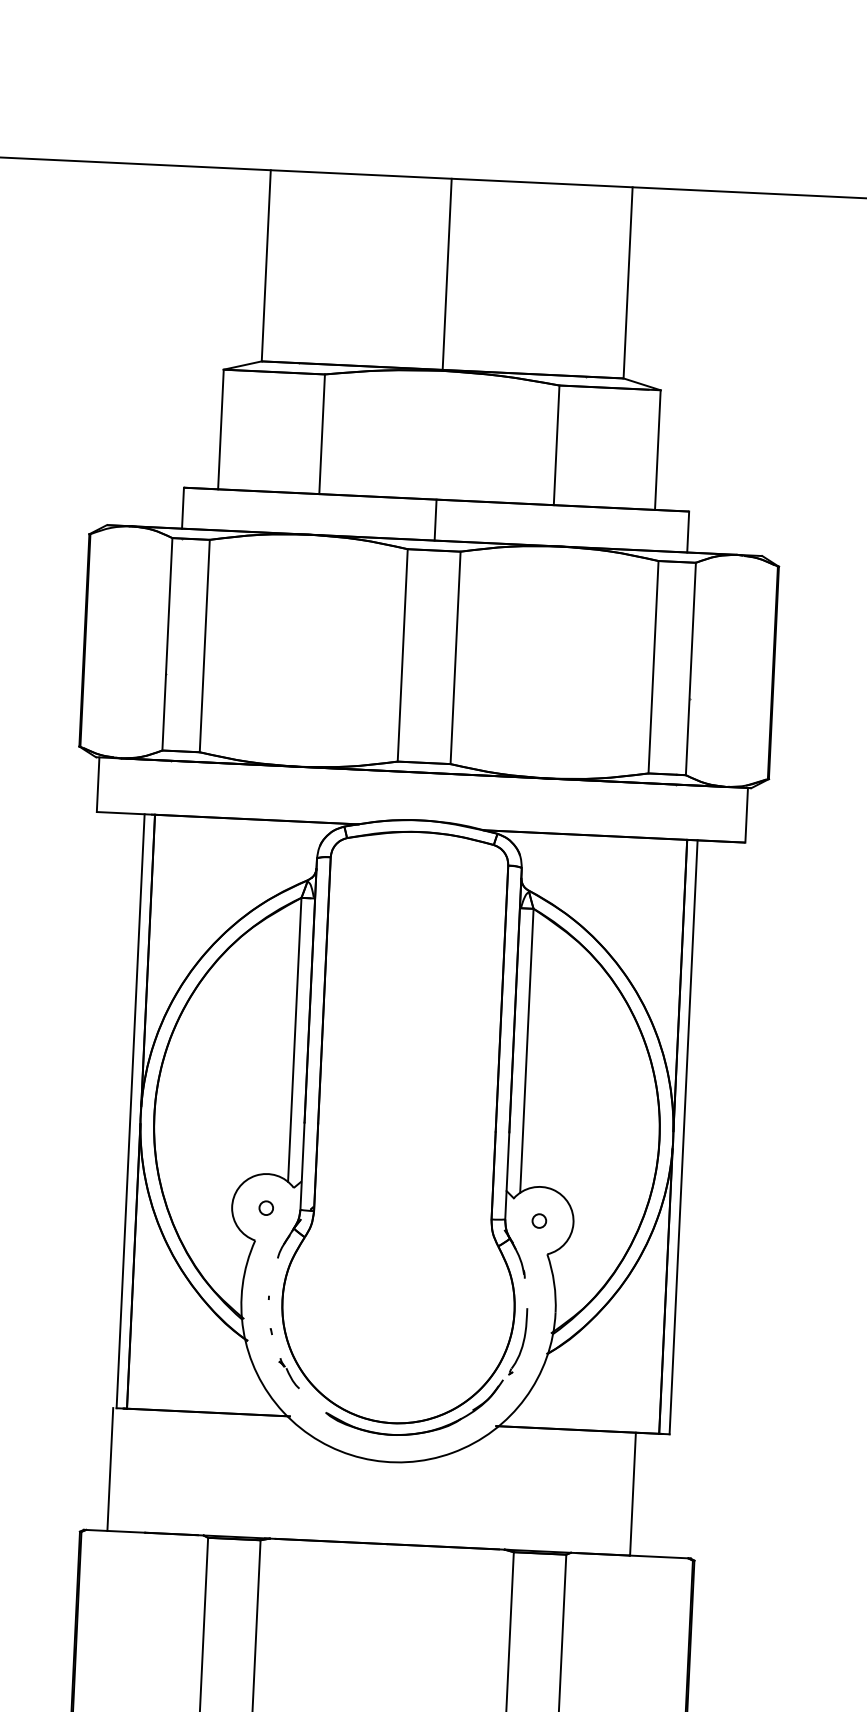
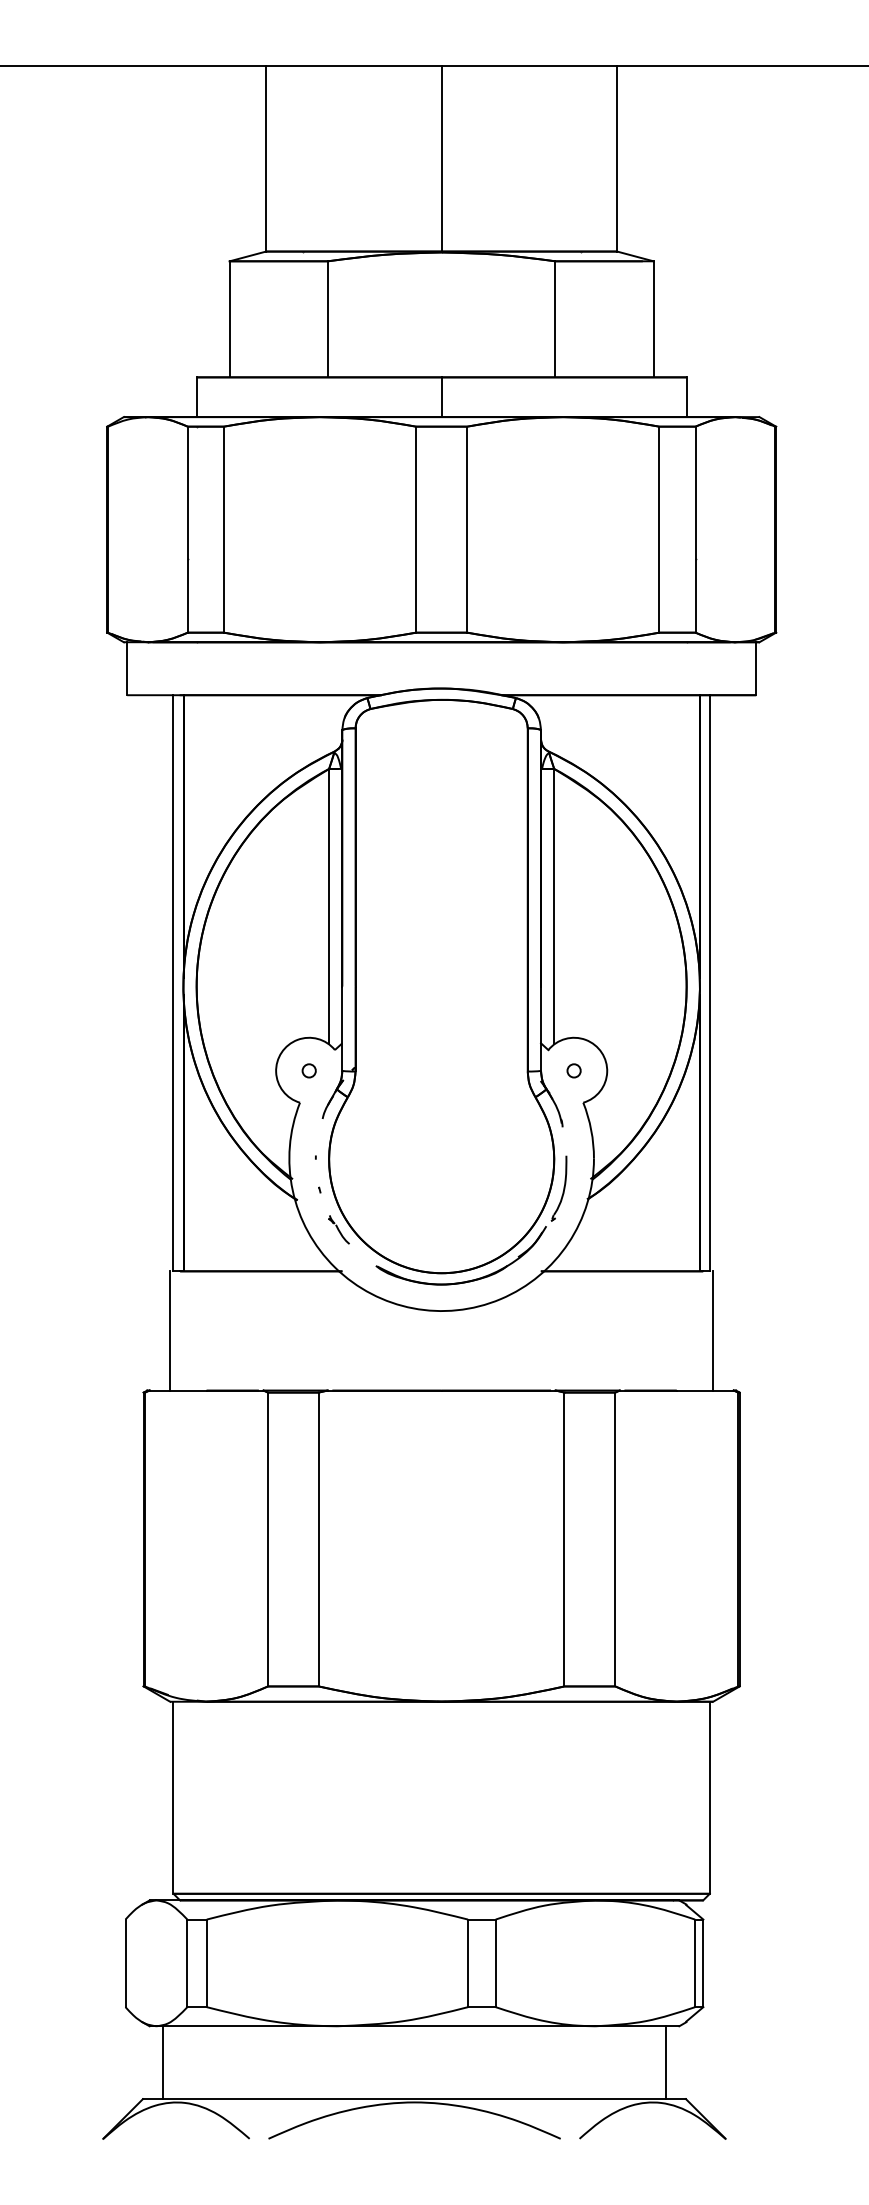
line: (633, 1493) -> (713, 1330), moved

